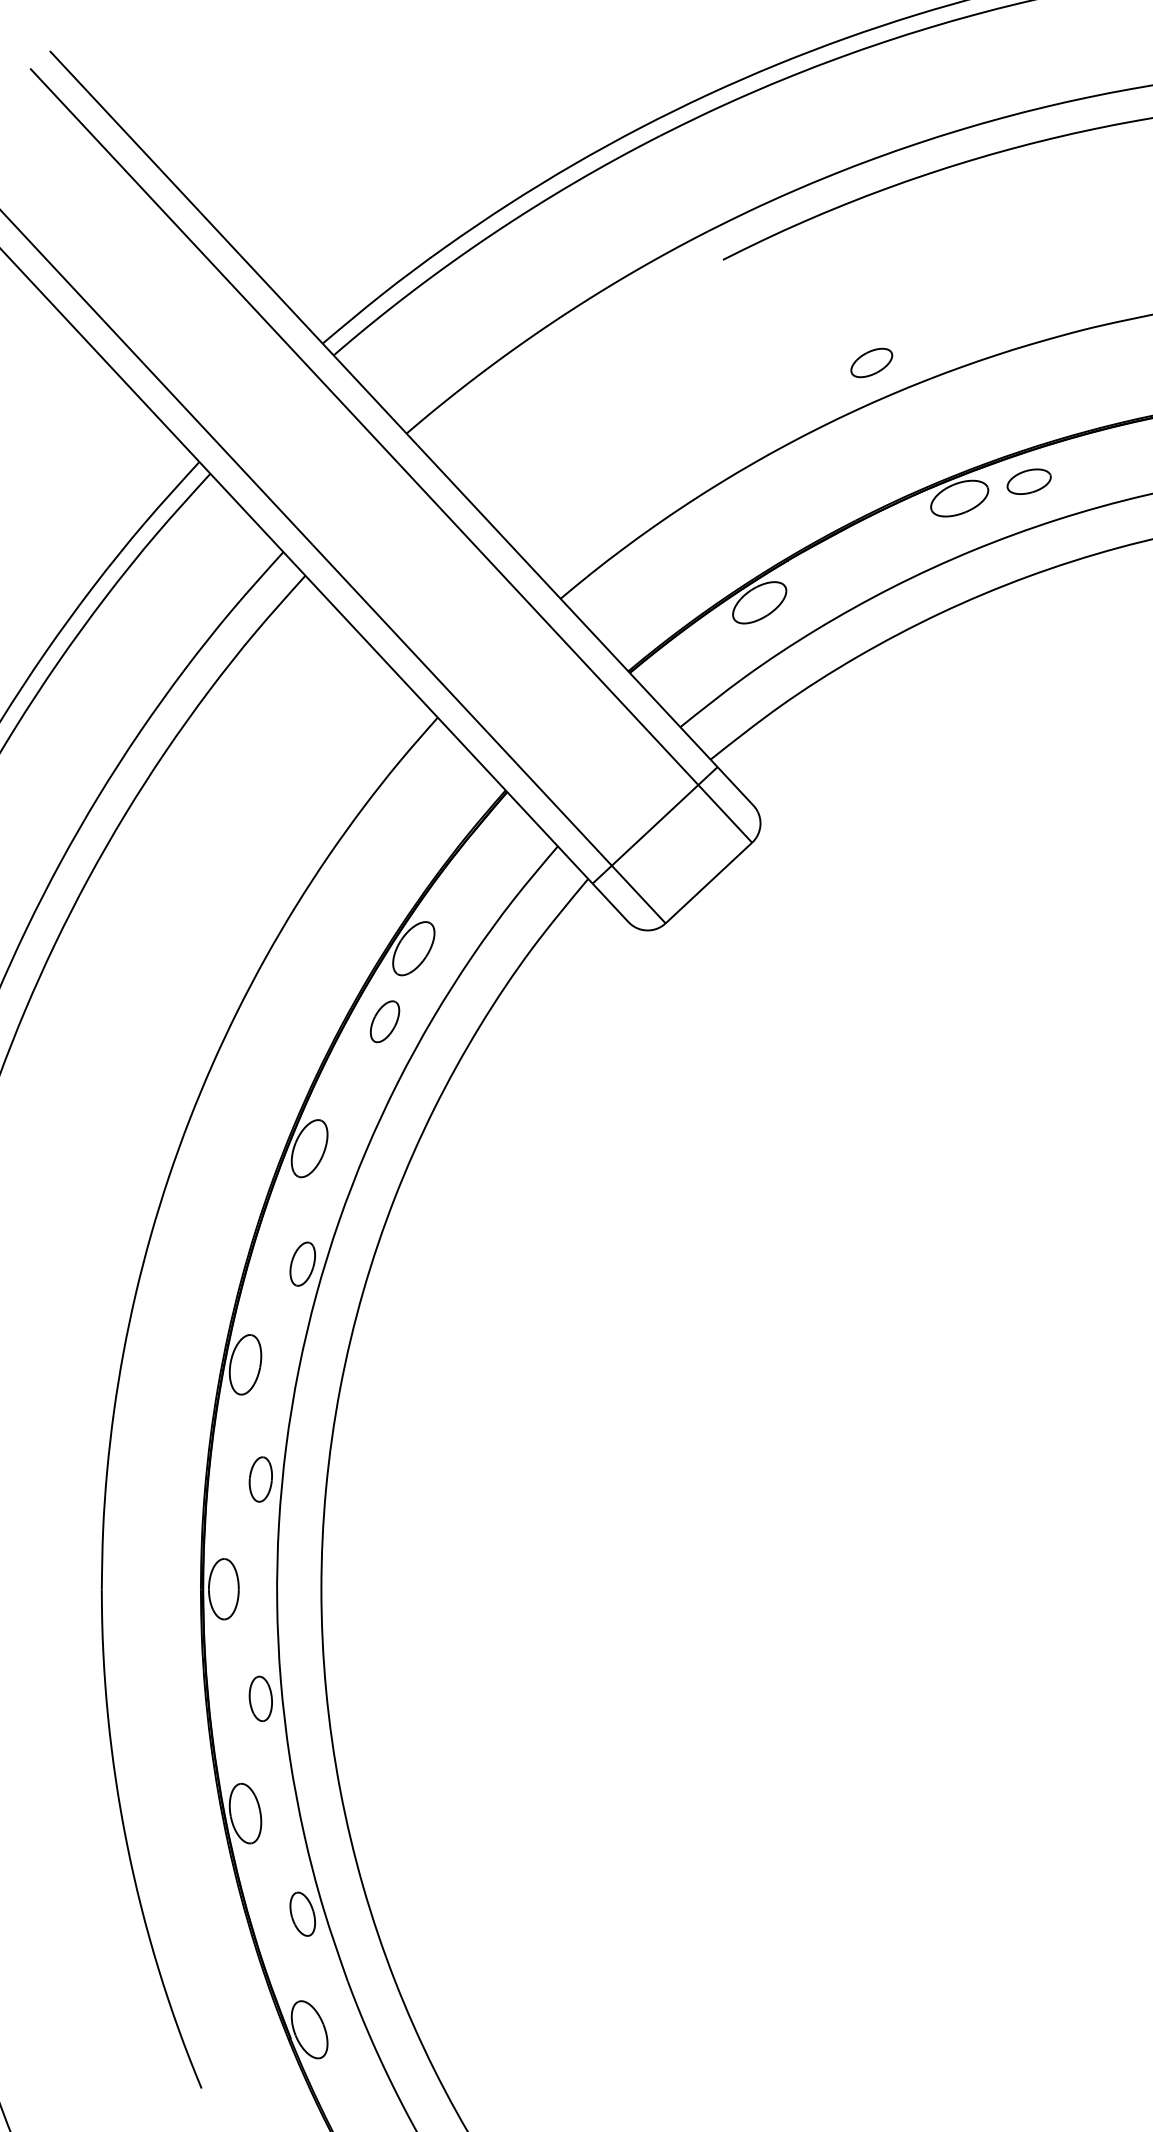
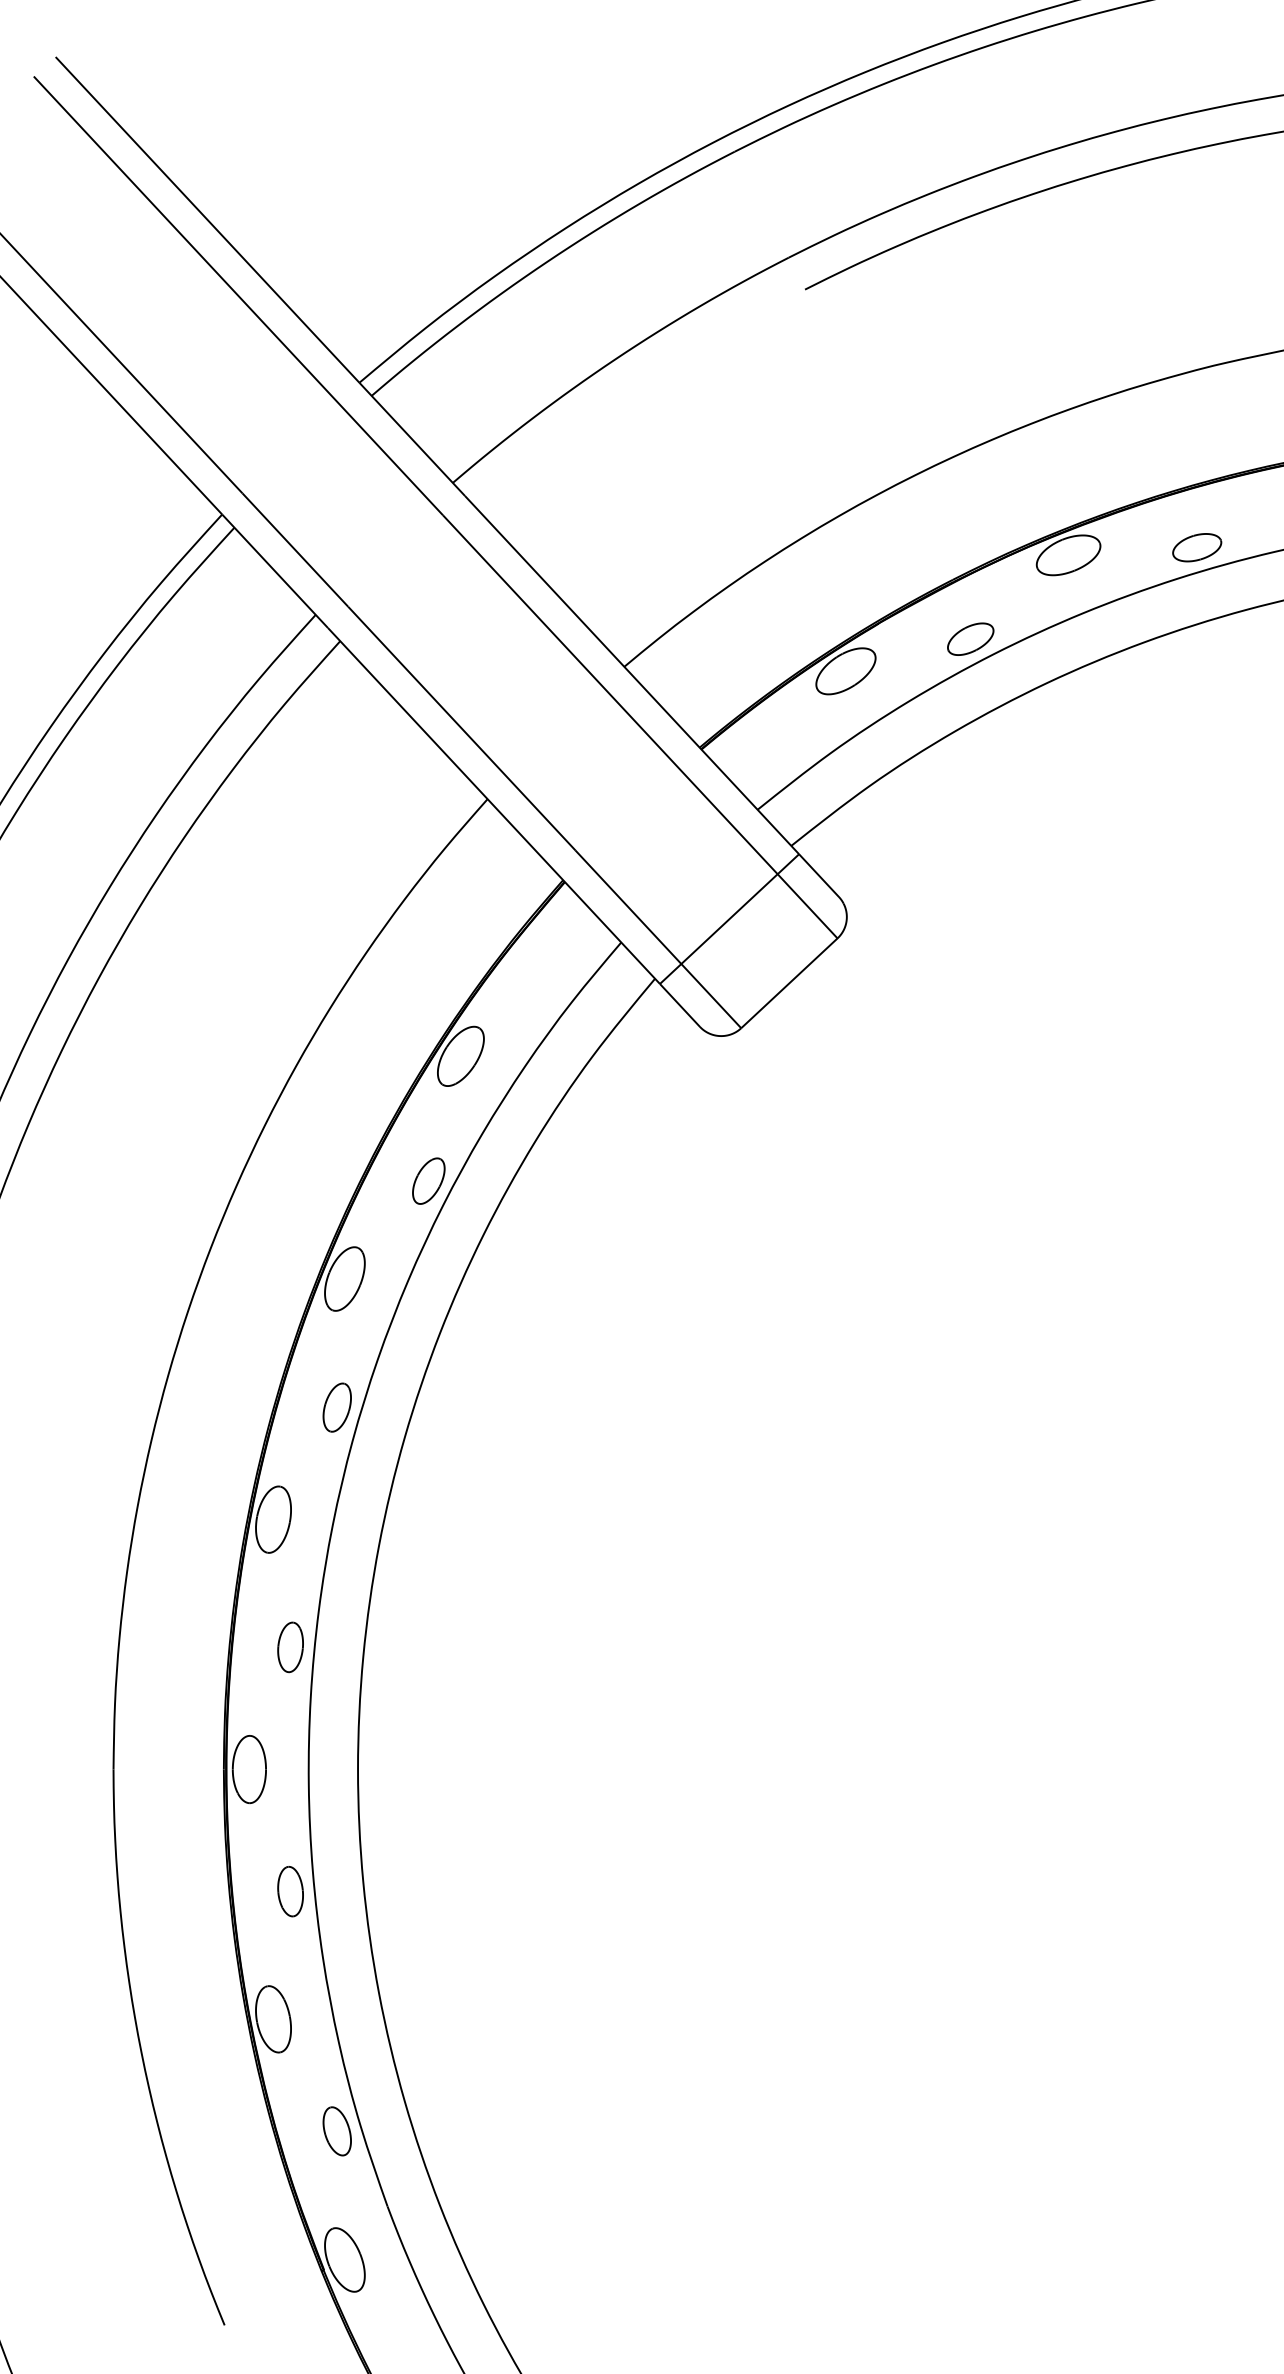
part: (871, 362) -> (970, 638), moved
part: (1028, 481) -> (1196, 547), moved
part: (384, 1021) -> (428, 1180), moved

